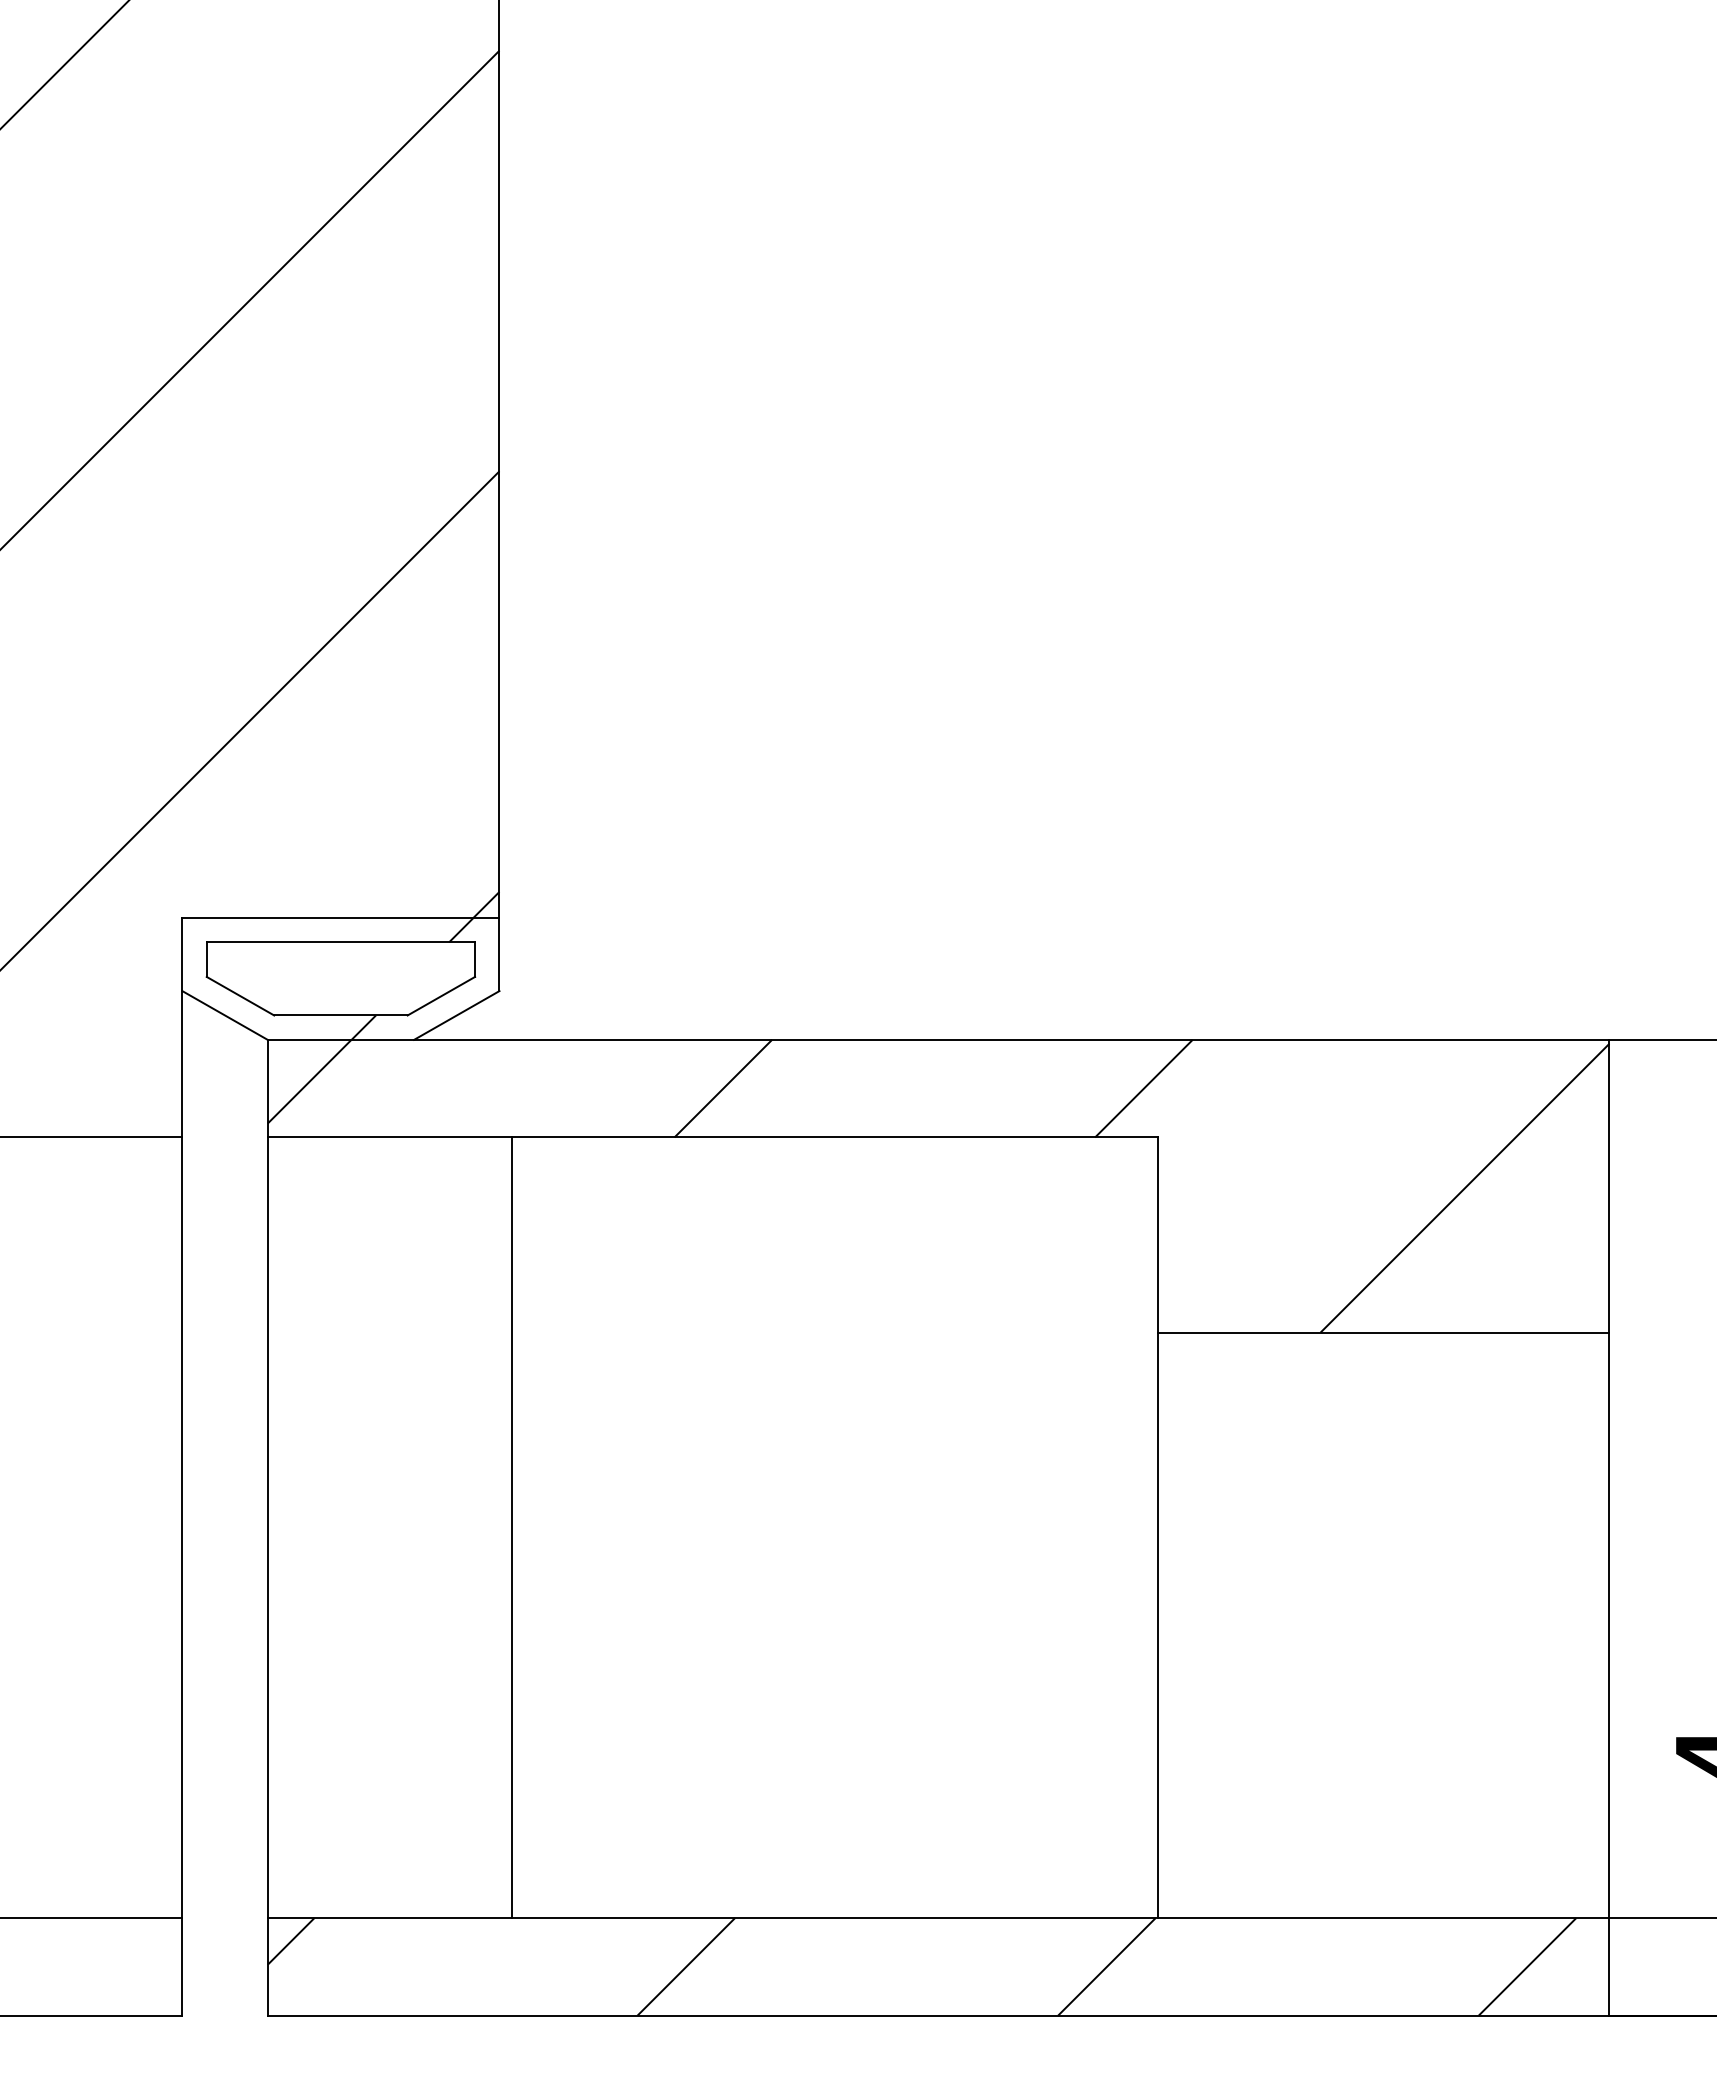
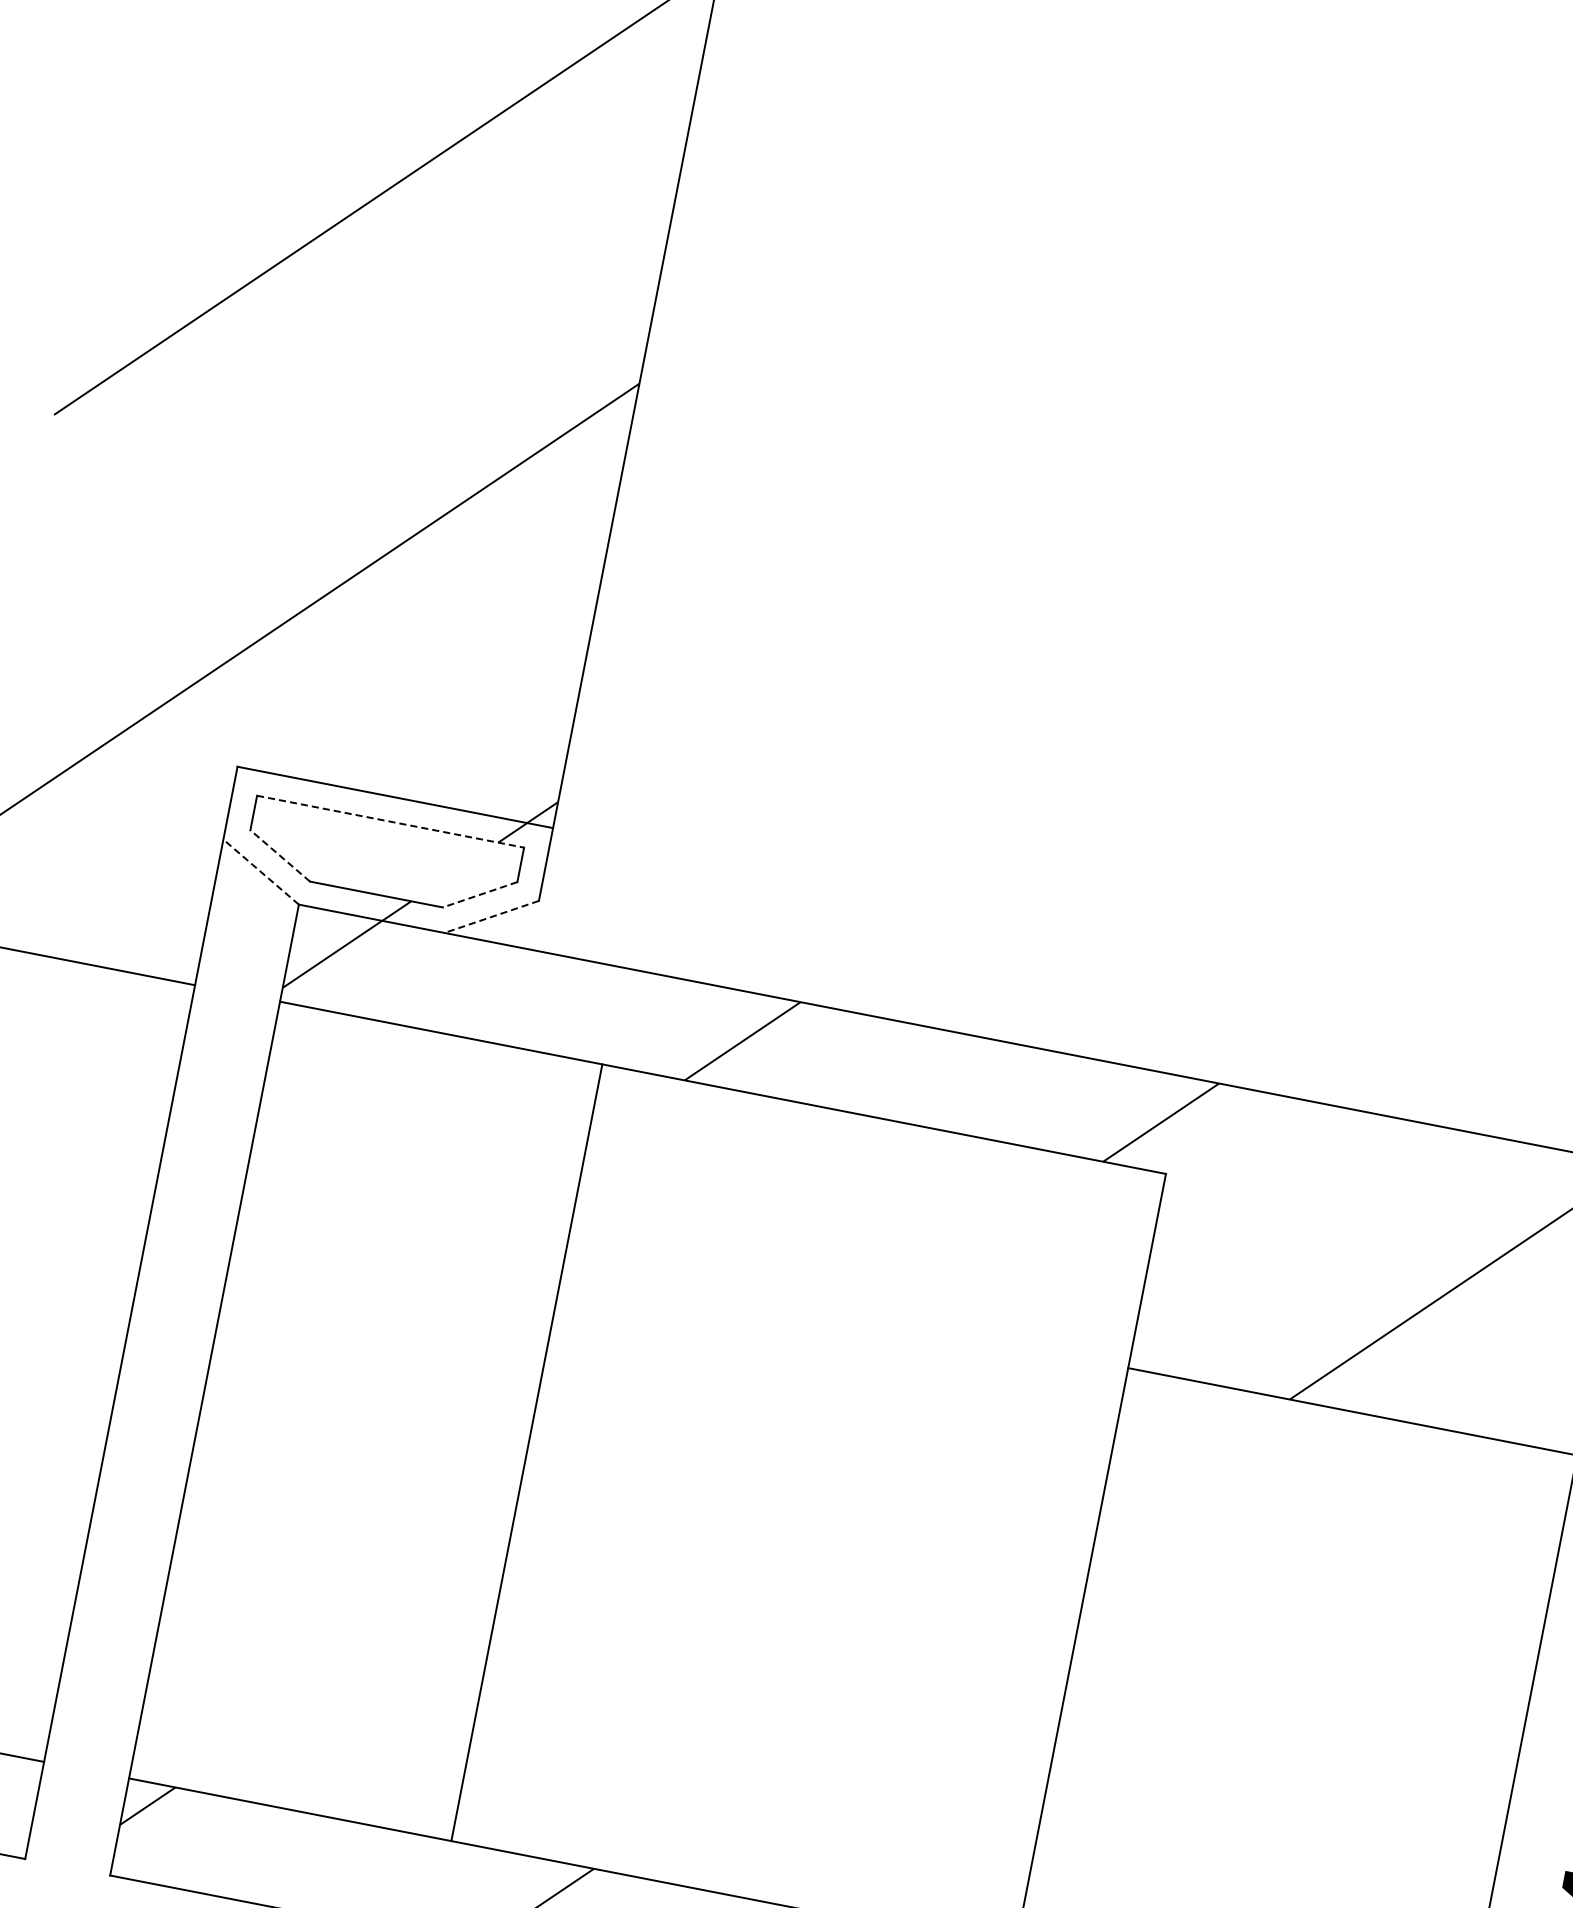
line: (341, 942) -> (391, 822), solid -> dashed
line: (240, 996) -> (280, 856), solid -> dashed
line: (441, 996) -> (480, 895), solid -> dashed
line: (224, 1015) -> (260, 872), solid -> dashed
line: (456, 1015) -> (491, 916), solid -> dashed
line: (511, 1527) -> (526, 1452), moved

